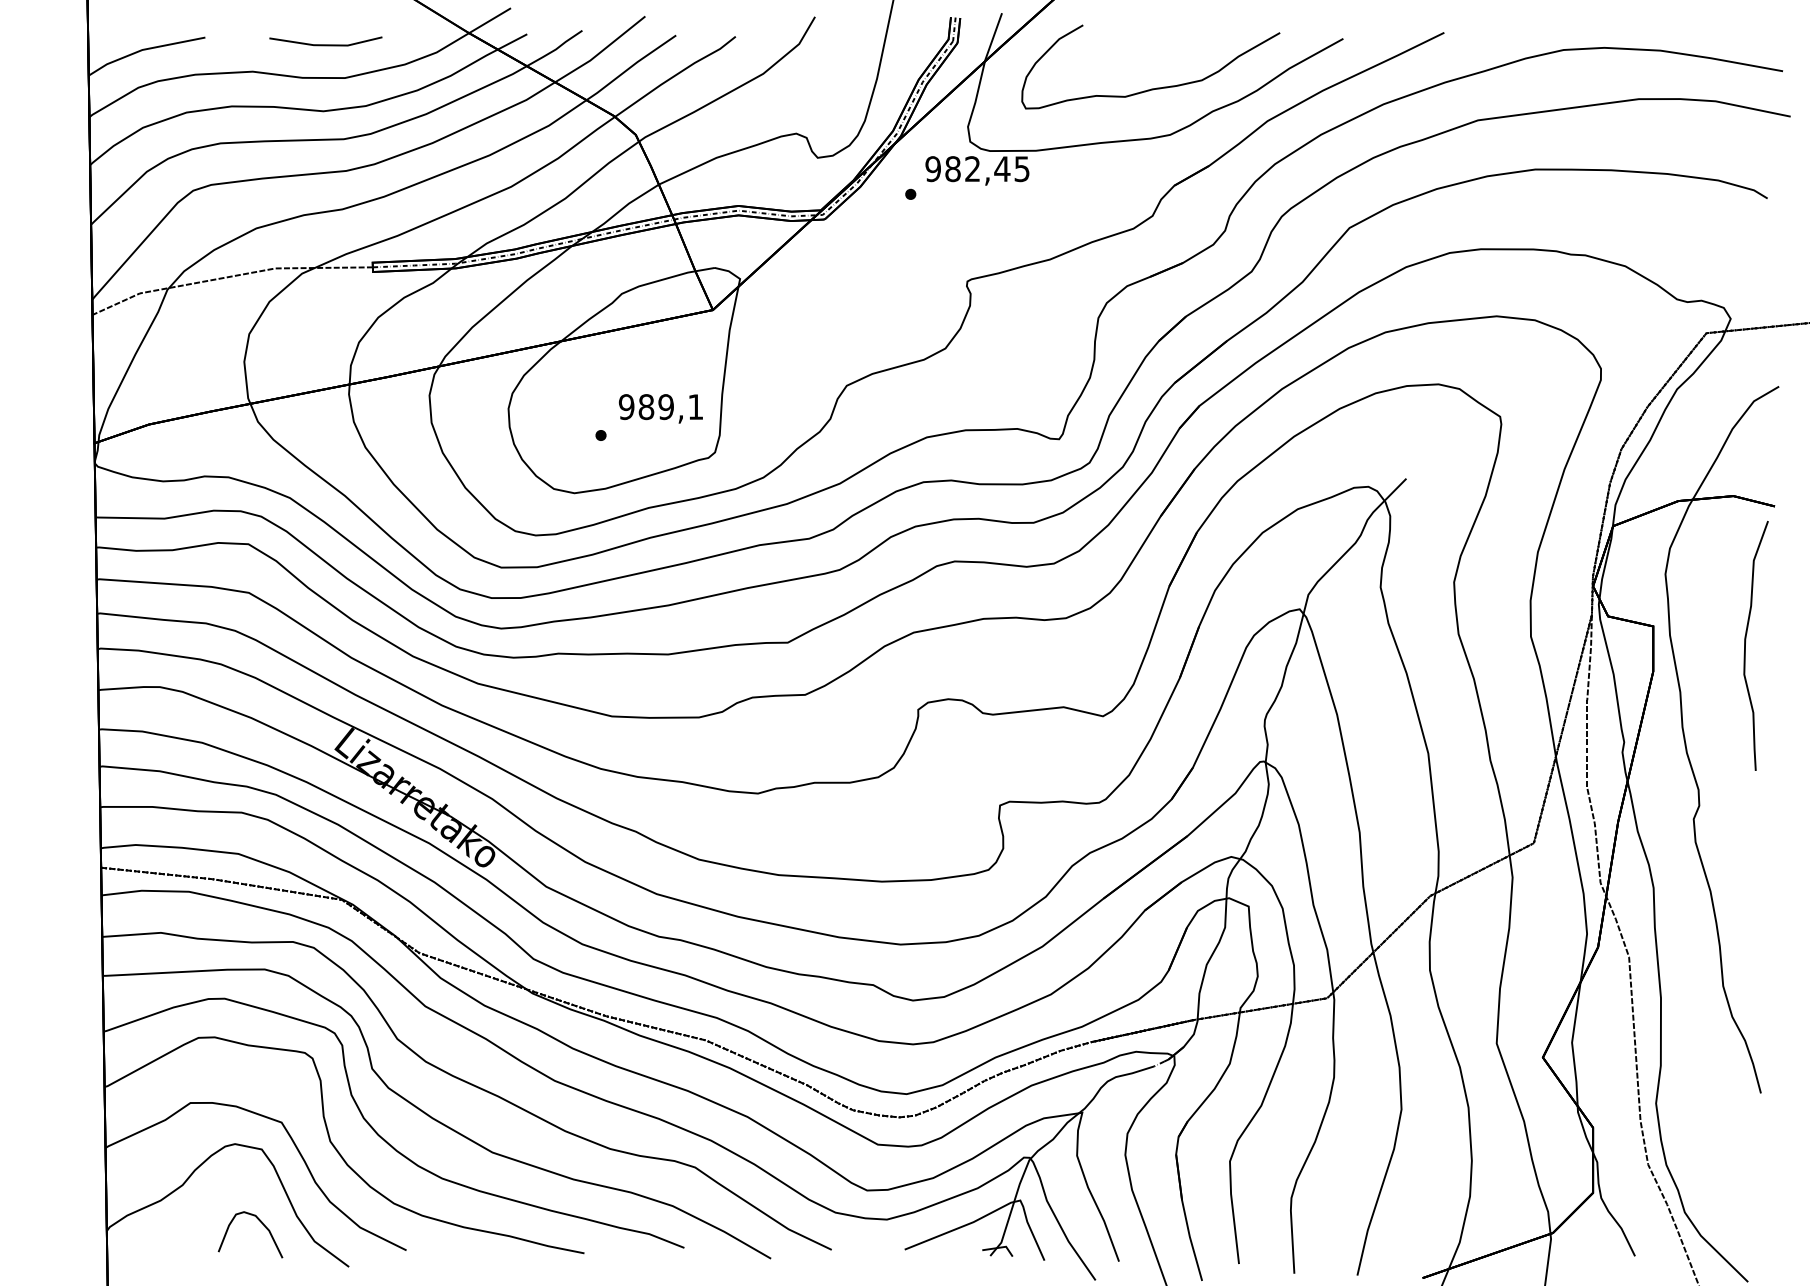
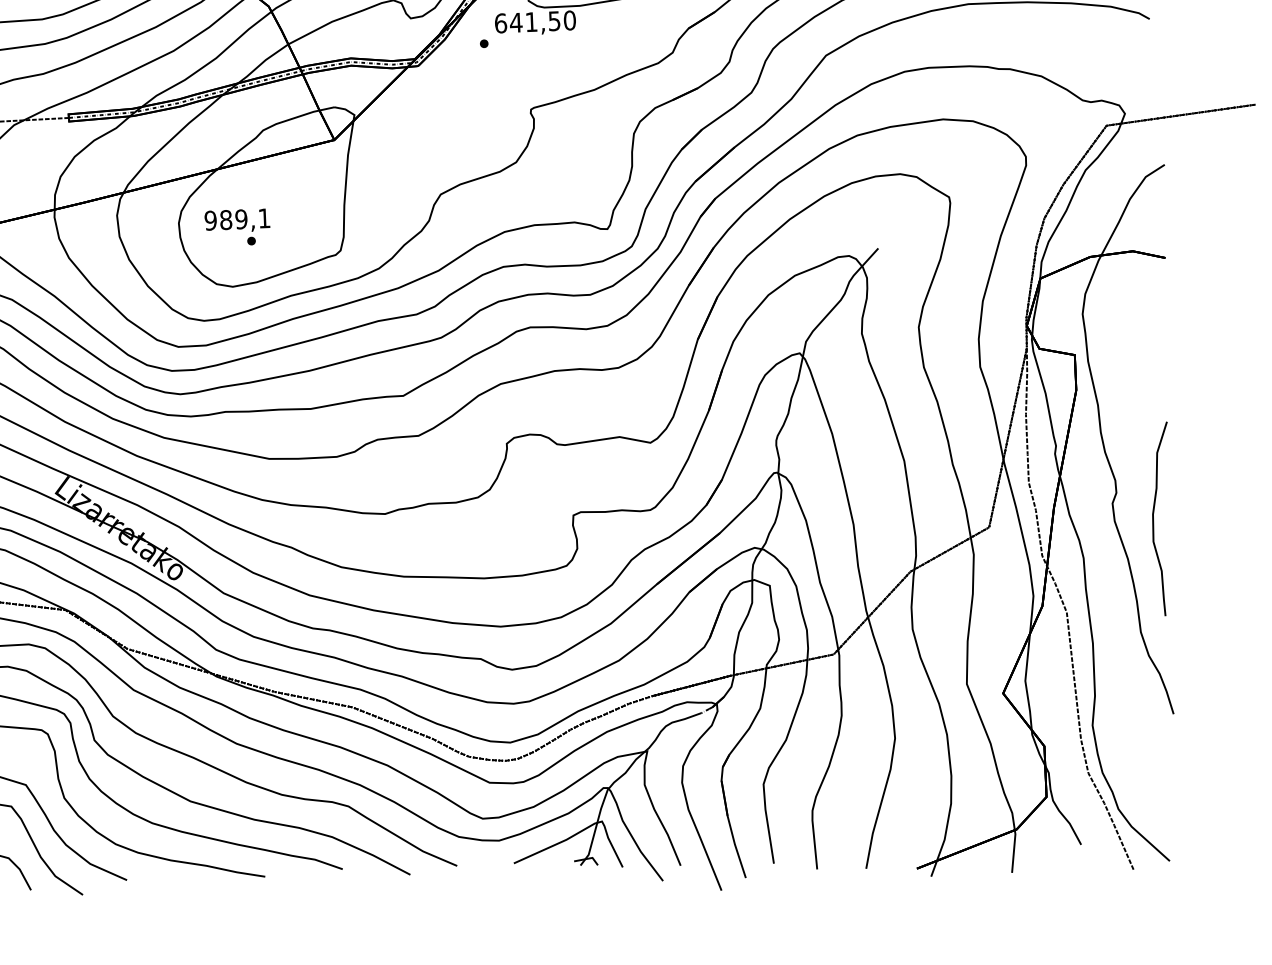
text: (977, 169) -> (535, 22), 982,45 -> 641,50
text: (660, 408) -> (237, 220), moved
curve: (1745, 645) -> (1153, 519), moved

